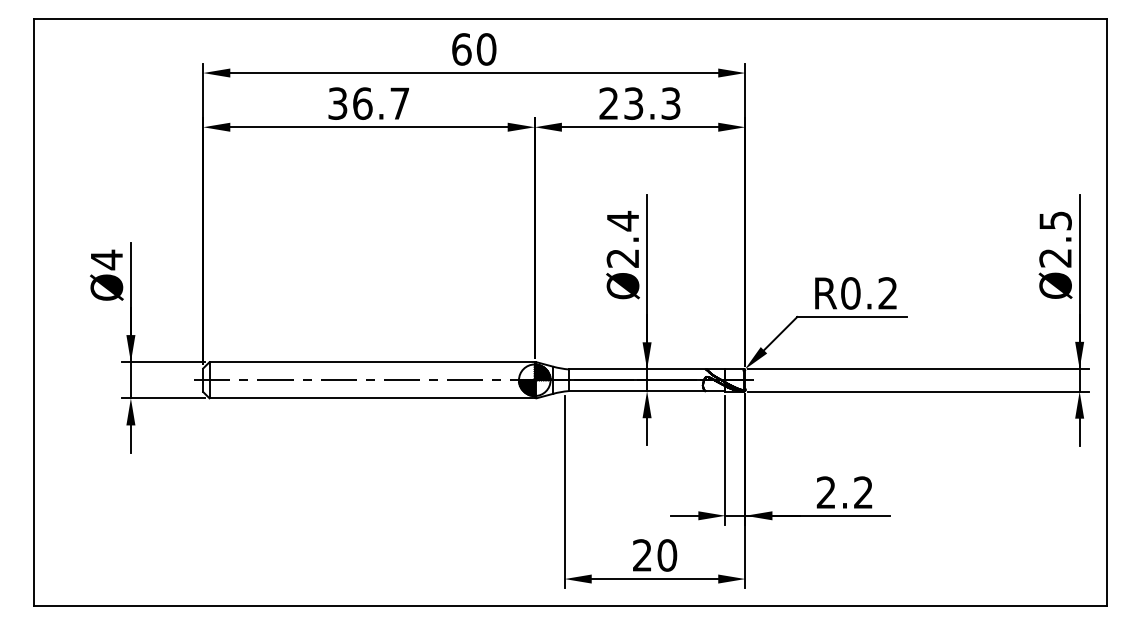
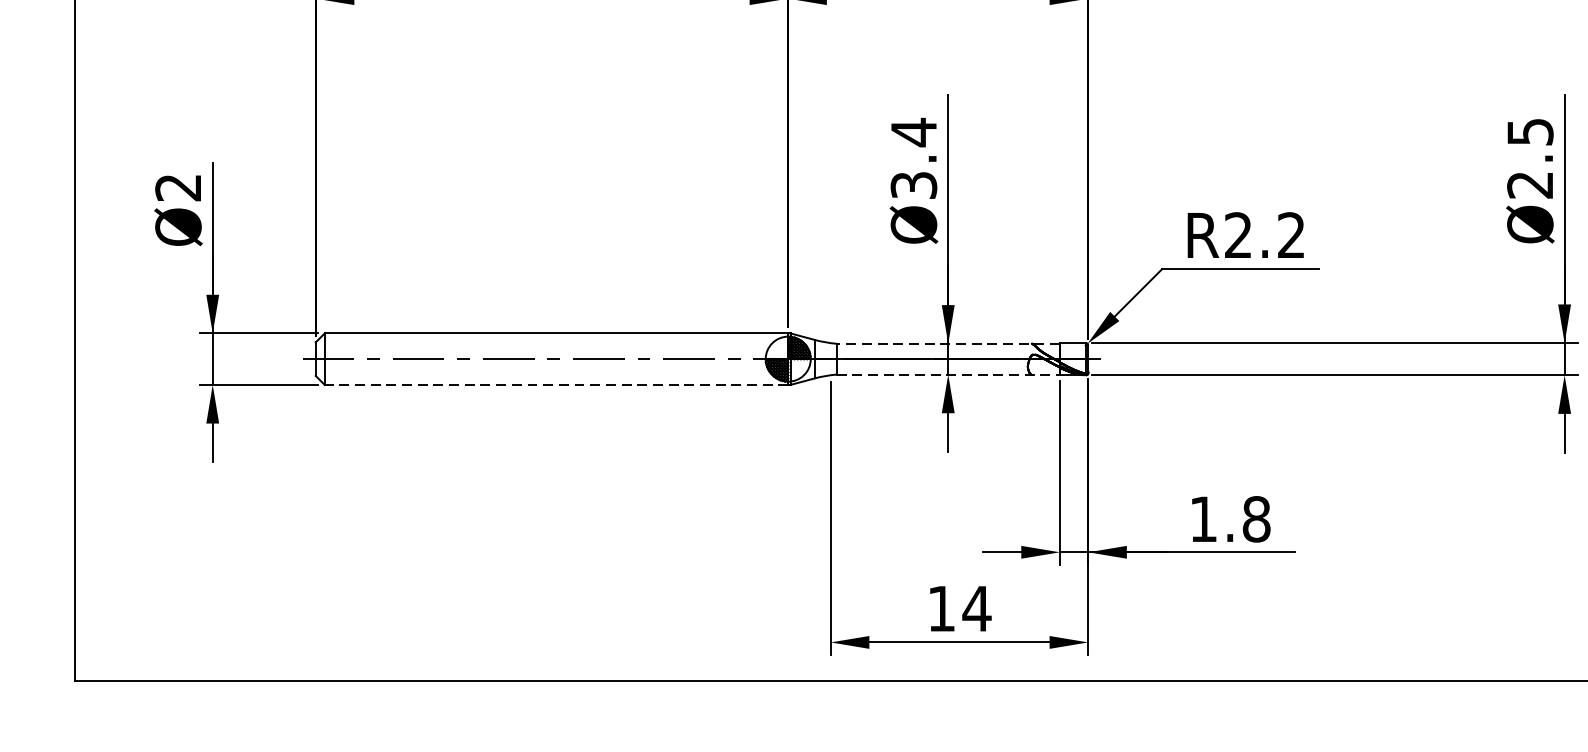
text: (623, 258) -> (914, 185), Ø2.4 -> Ø3.4
text: (106, 259) -> (177, 187), Ø4 -> Ø2
text: (850, 293) -> (1238, 235), R0.2 -> R2.2
line: (646, 369) -> (947, 343), solid -> dashed
line: (647, 391) -> (948, 375), solid -> dashed
line: (372, 398) -> (556, 385), solid -> dashed
text: (844, 492) -> (1229, 519), 2.2 -> 1.8
text: (655, 555) -> (960, 608), 20 -> 14

